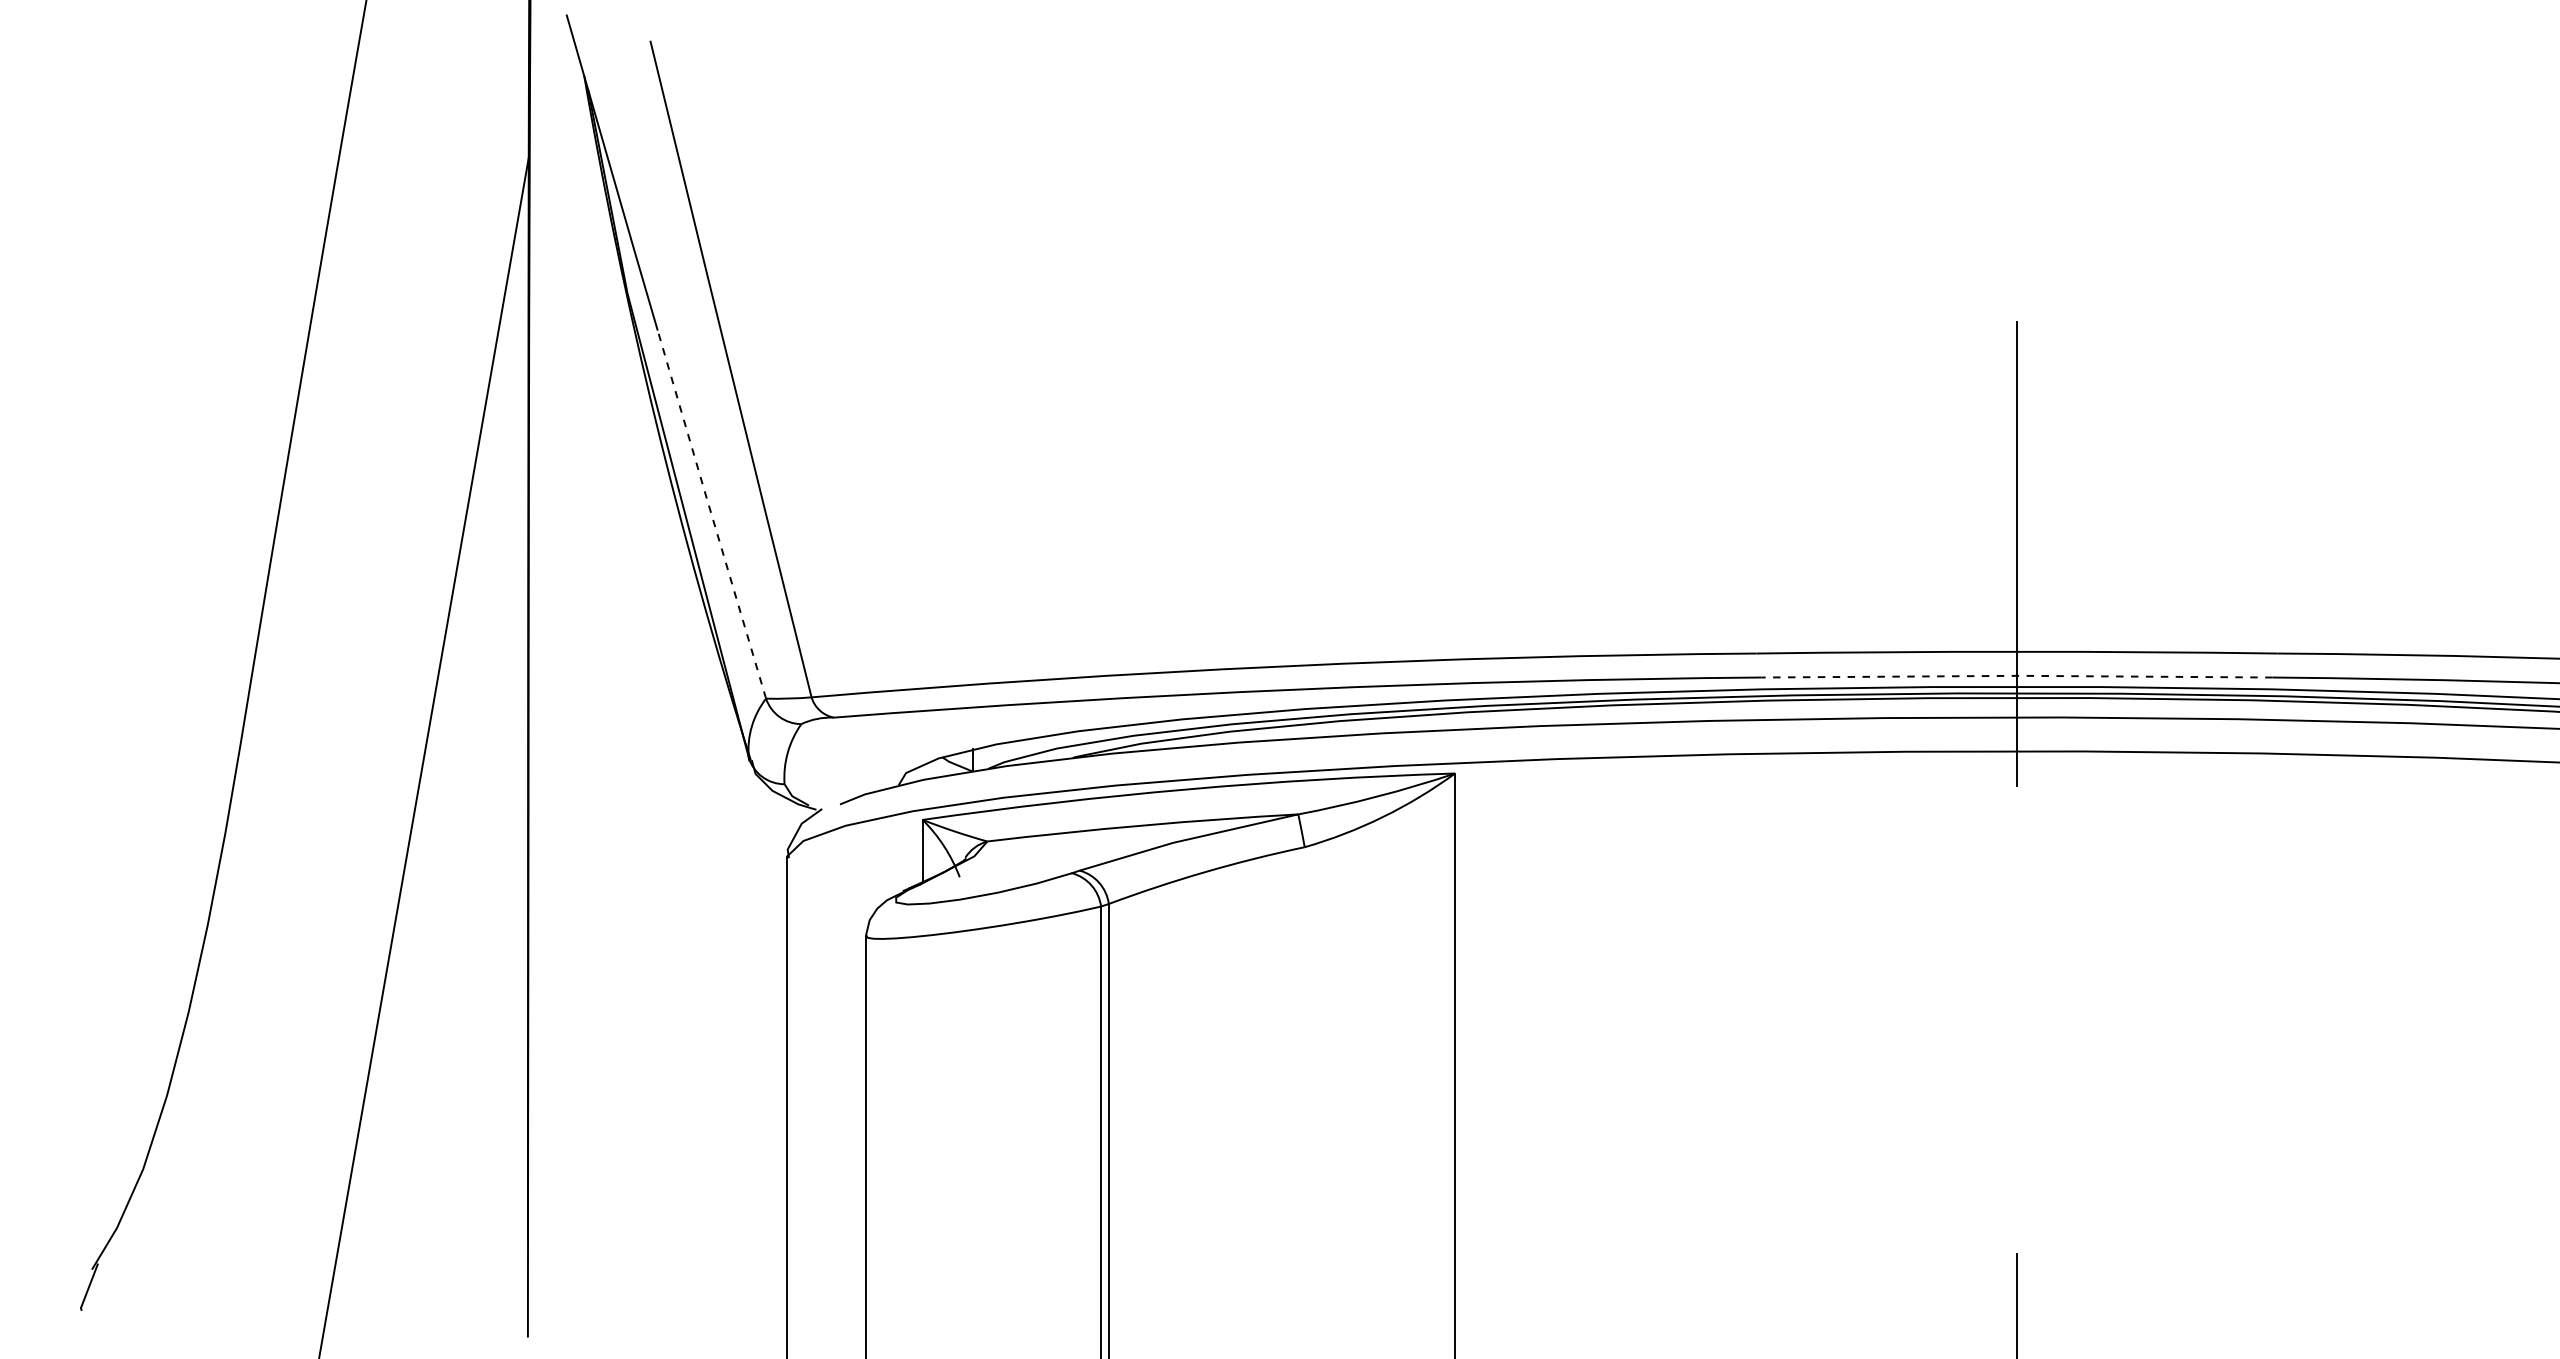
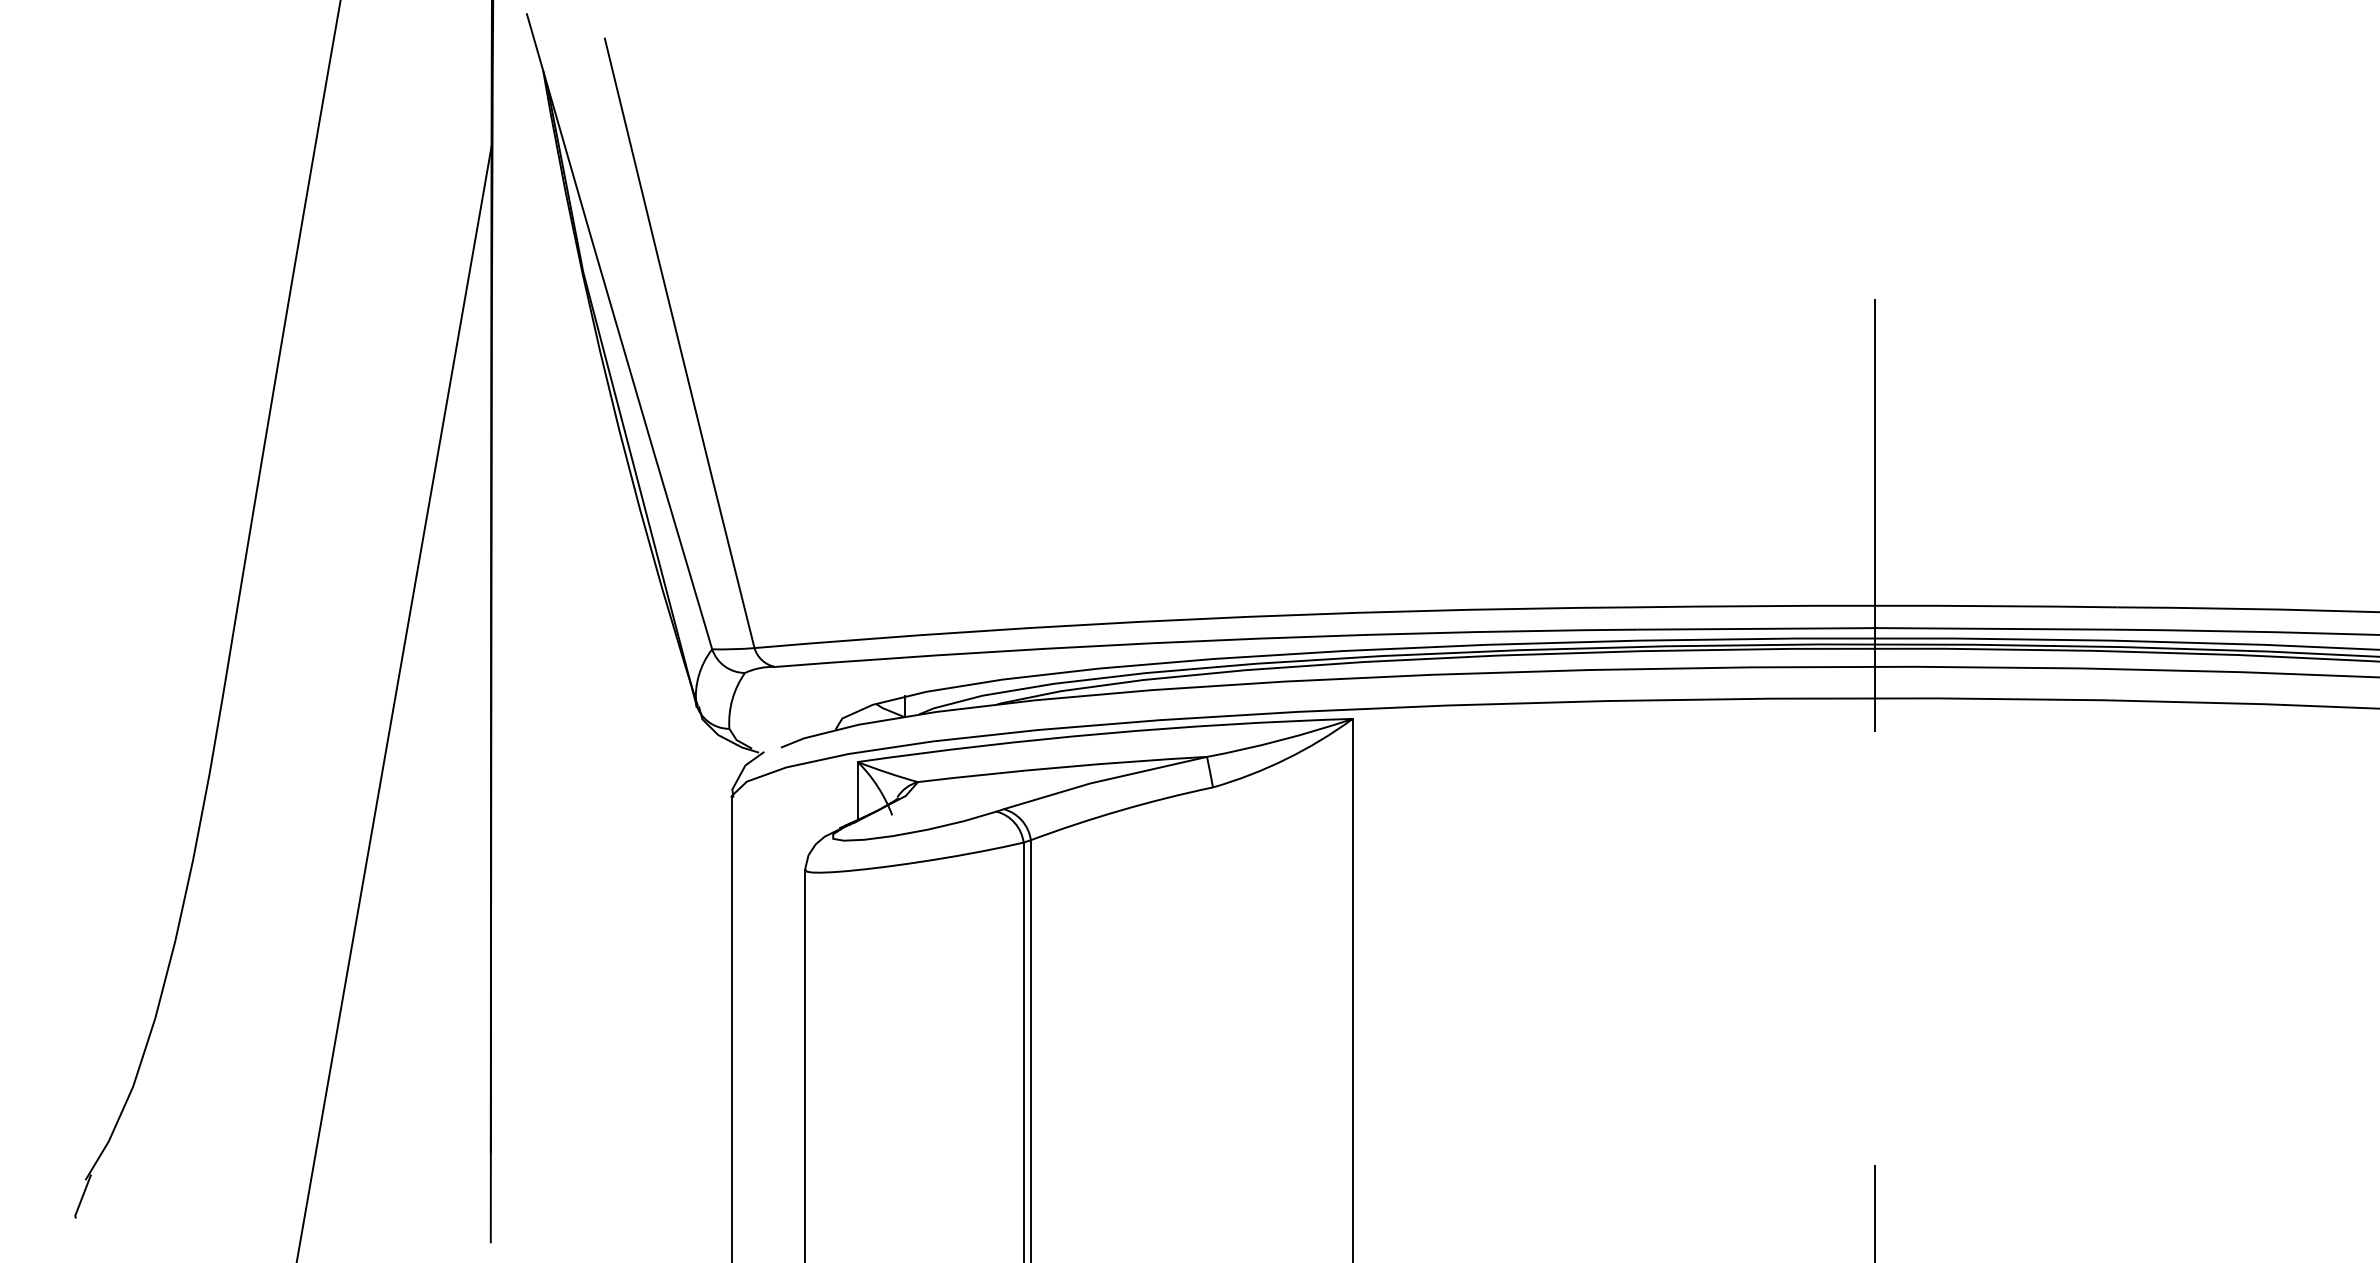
line: (711, 514) -> (661, 478), dashed -> solid
line: (2017, 675) -> (1875, 627), dashed -> solid

